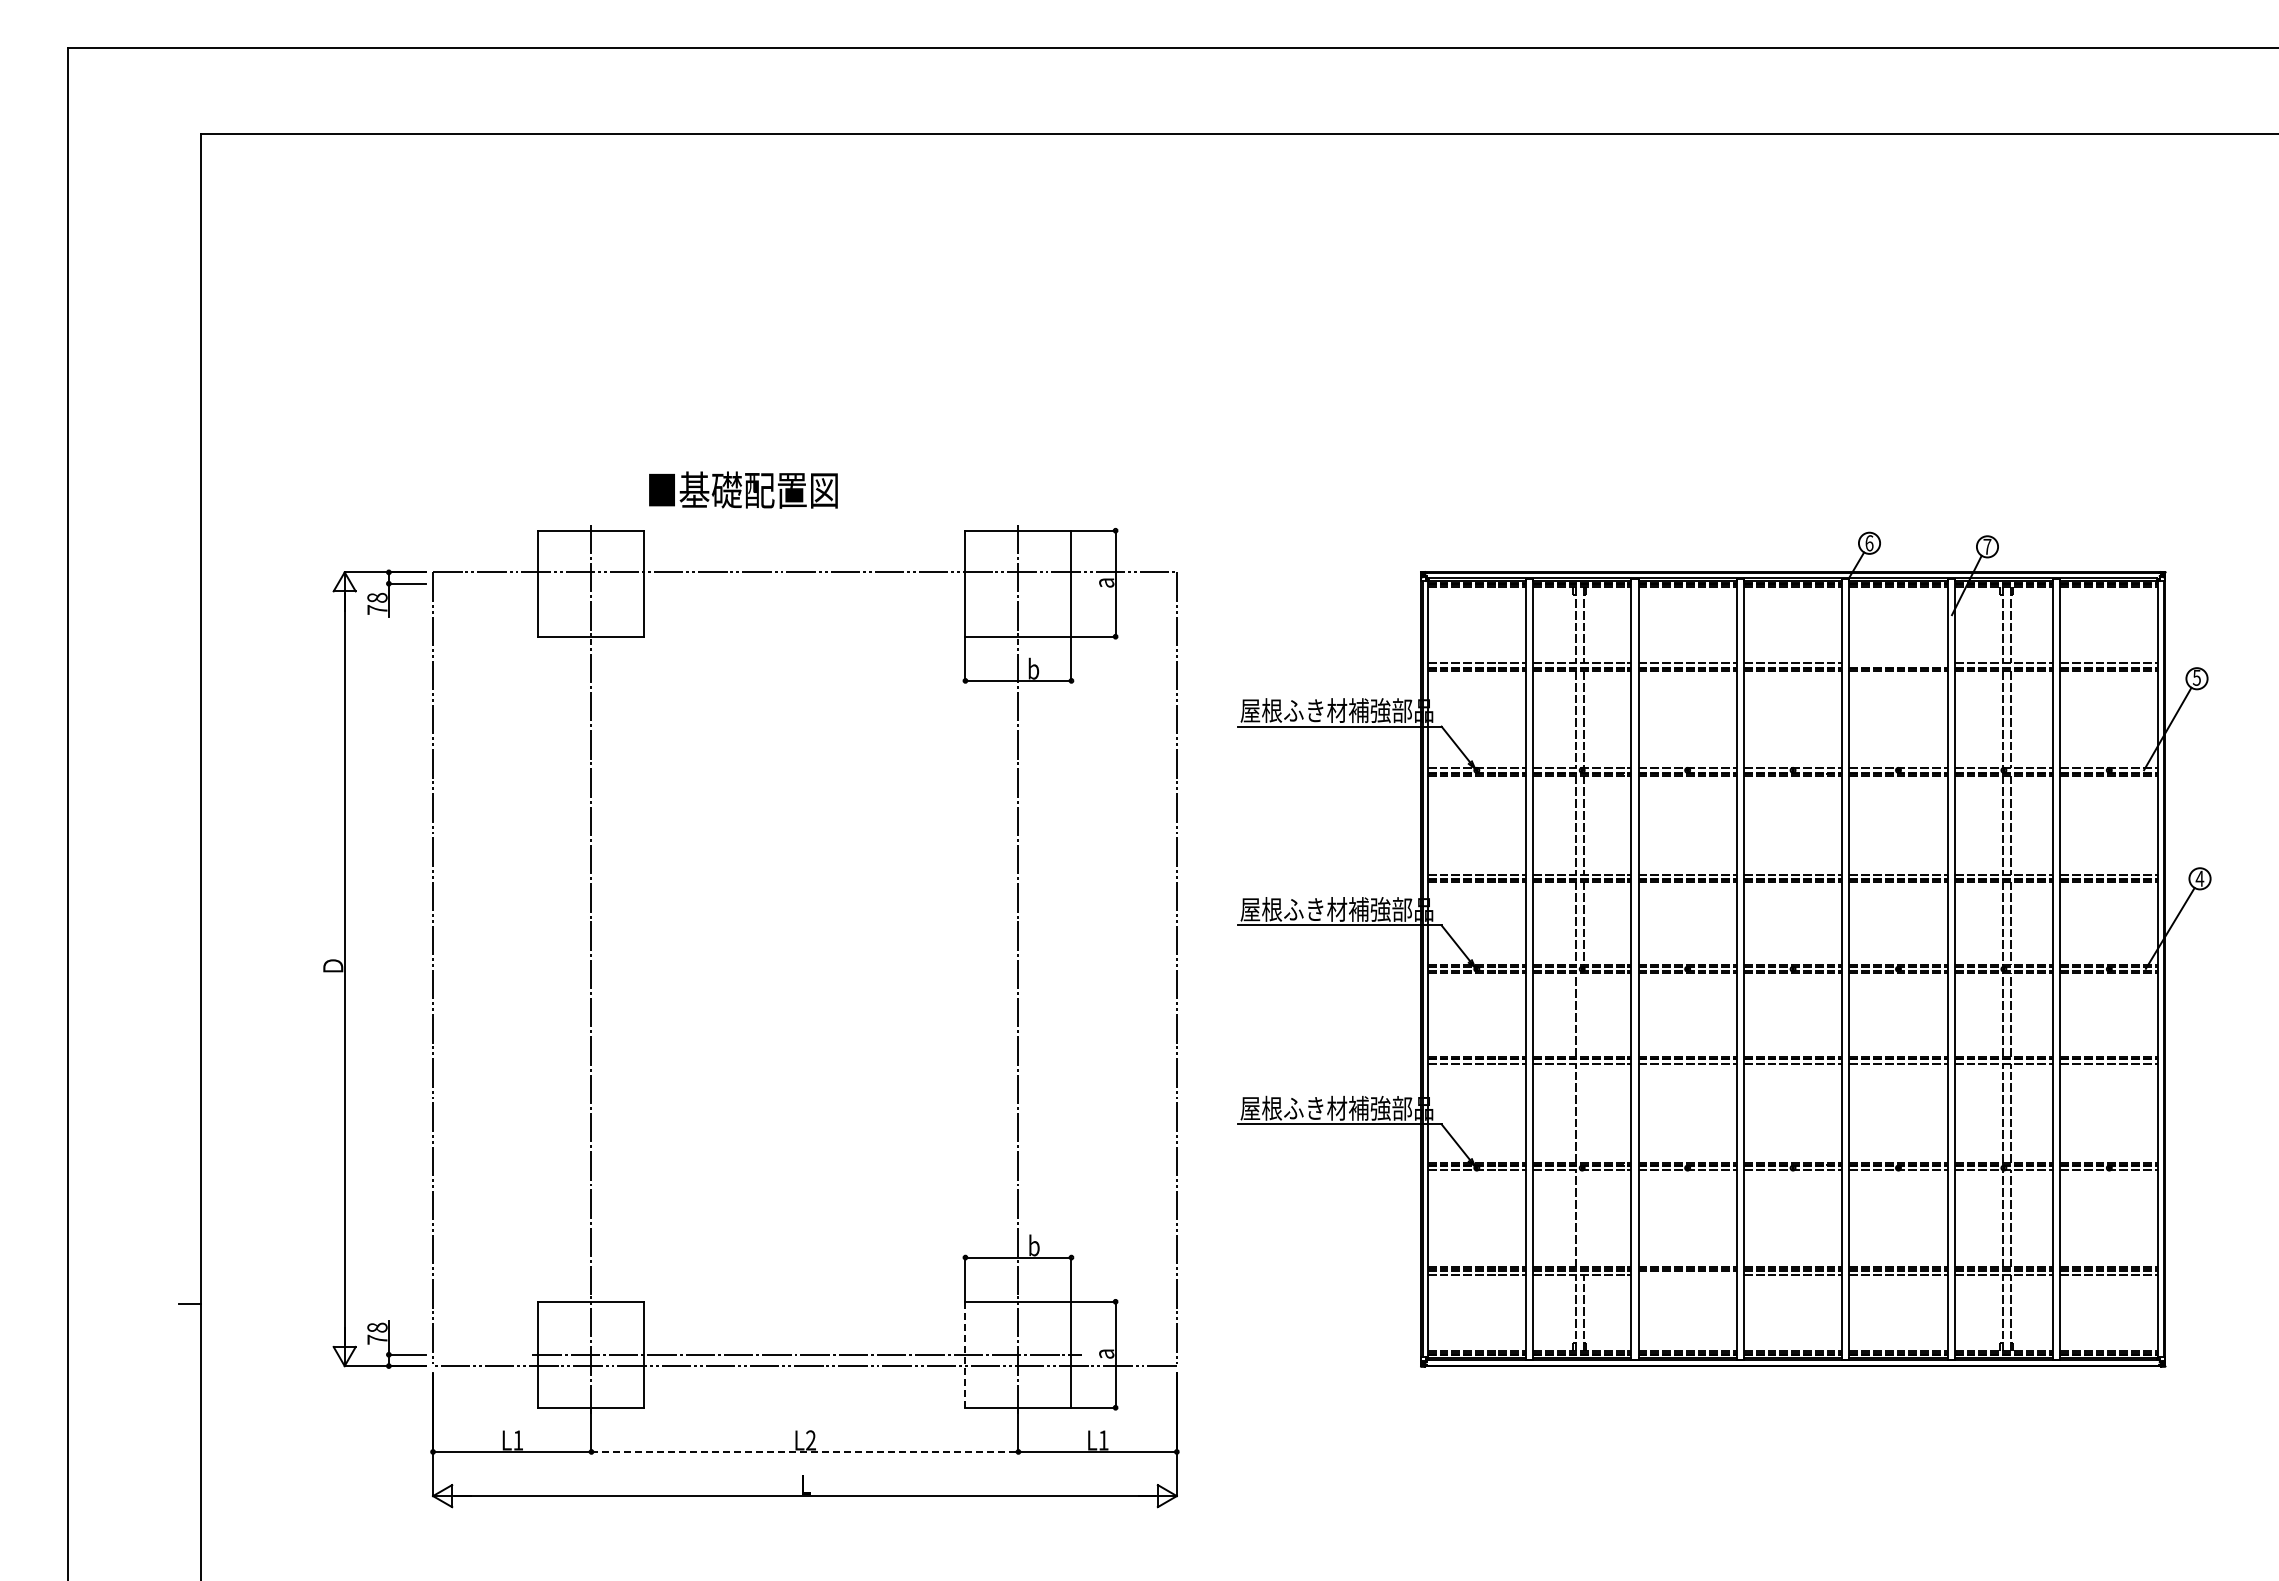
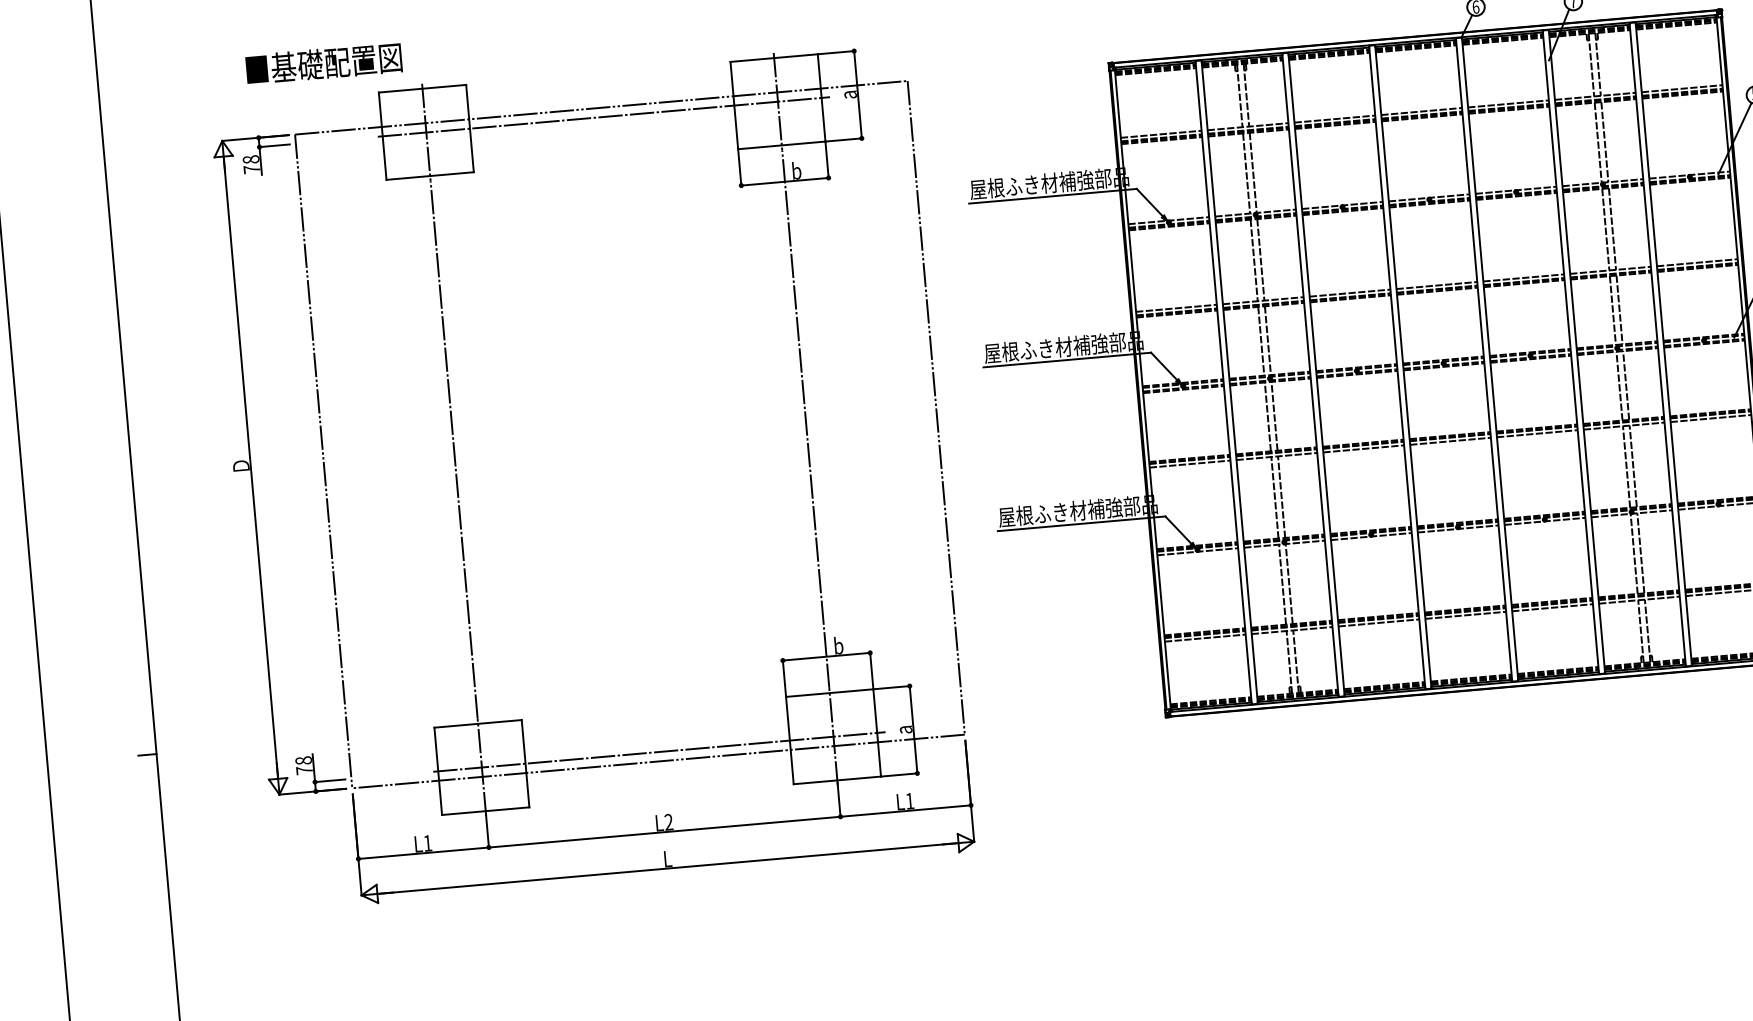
text: (743, 489) -> (324, 63), moved
line: (806, 583) -> (603, 116), added
line: (1898, 663) -> (1508, 104), added
line: (1583, 1014) -> (1274, 415), added
line: (1583, 1112) -> (1281, 496), added
line: (1583, 1218) -> (1289, 583), added
line: (1687, 1275) -> (1378, 623), added
line: (965, 1354) -> (789, 740), dashed -> solid
line: (805, 1451) -> (665, 831), dashed -> solid

